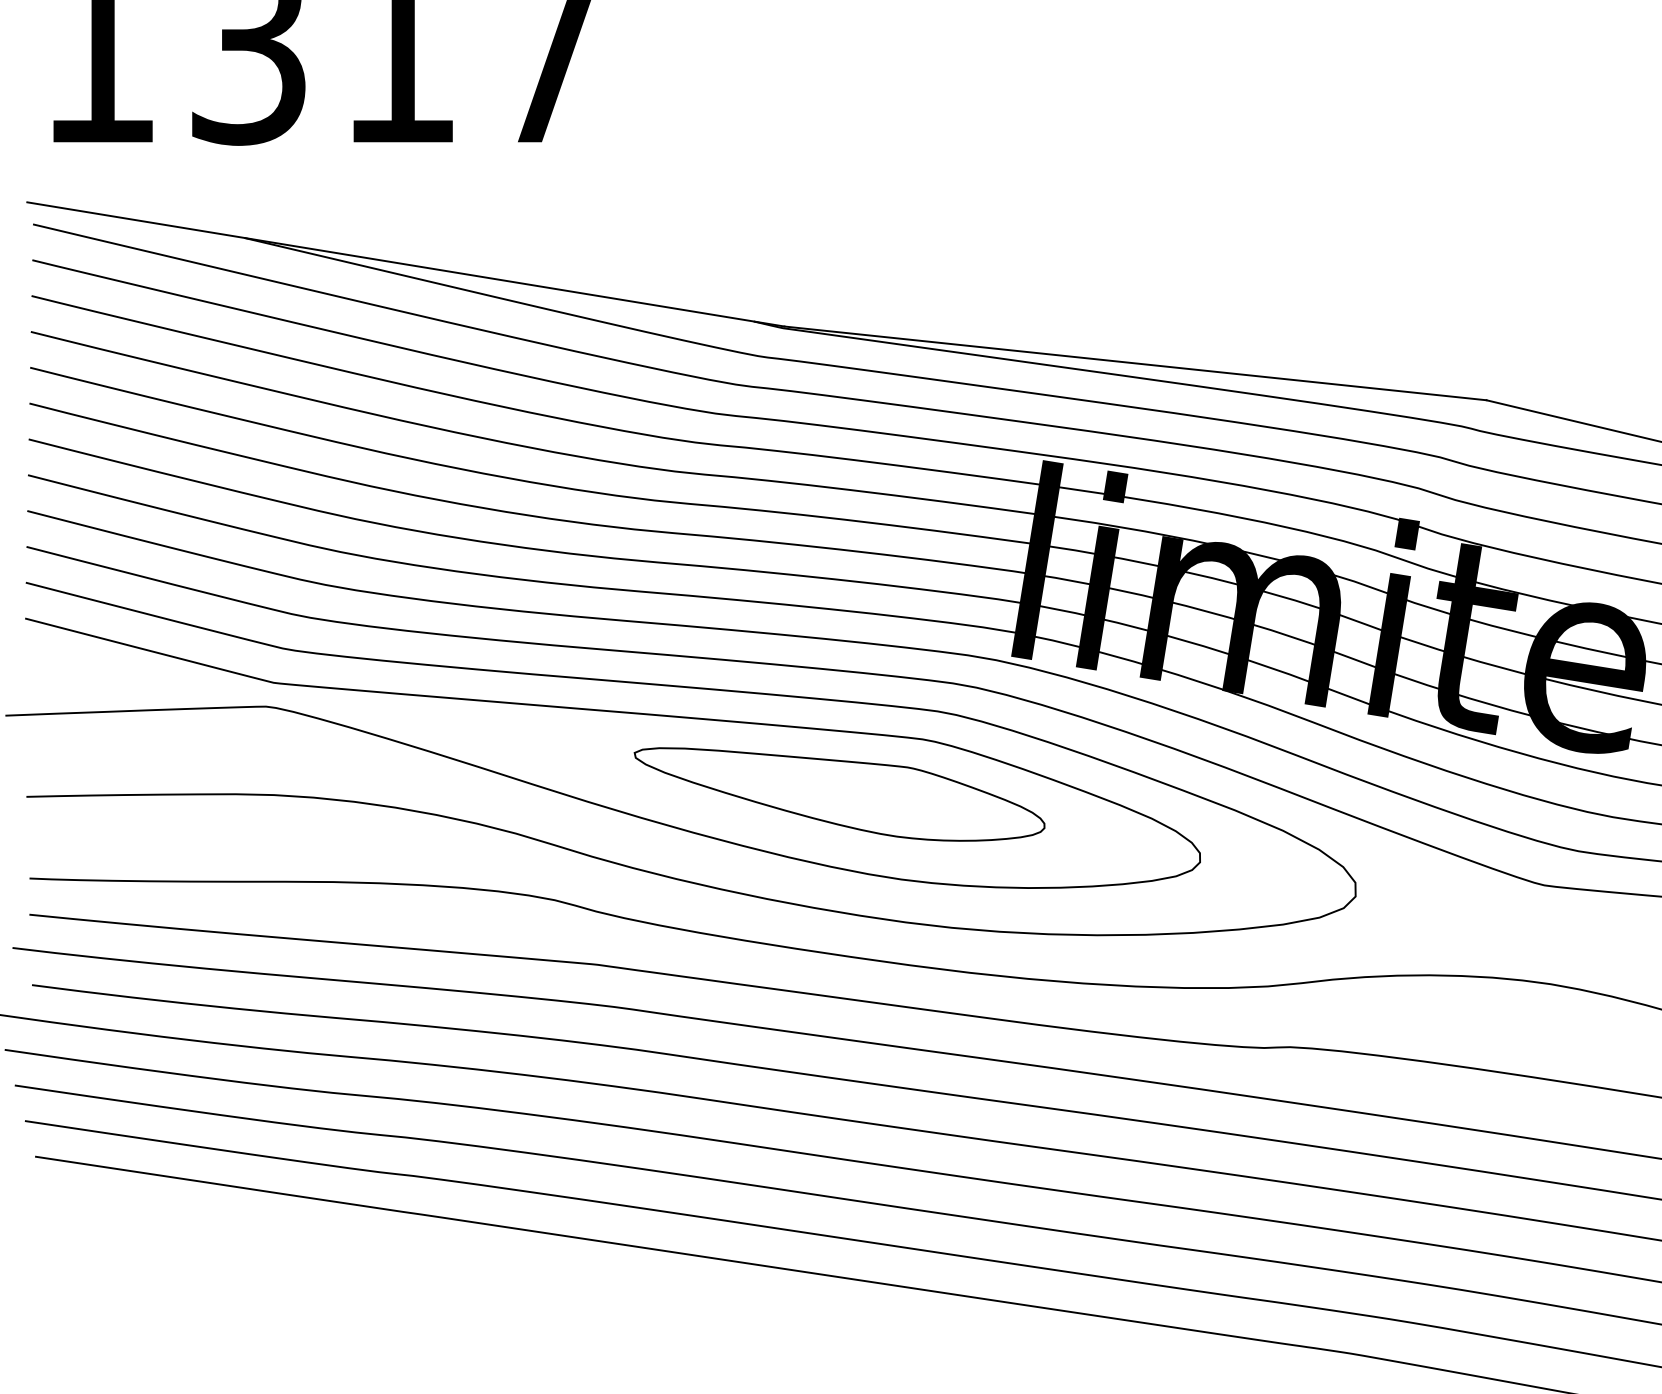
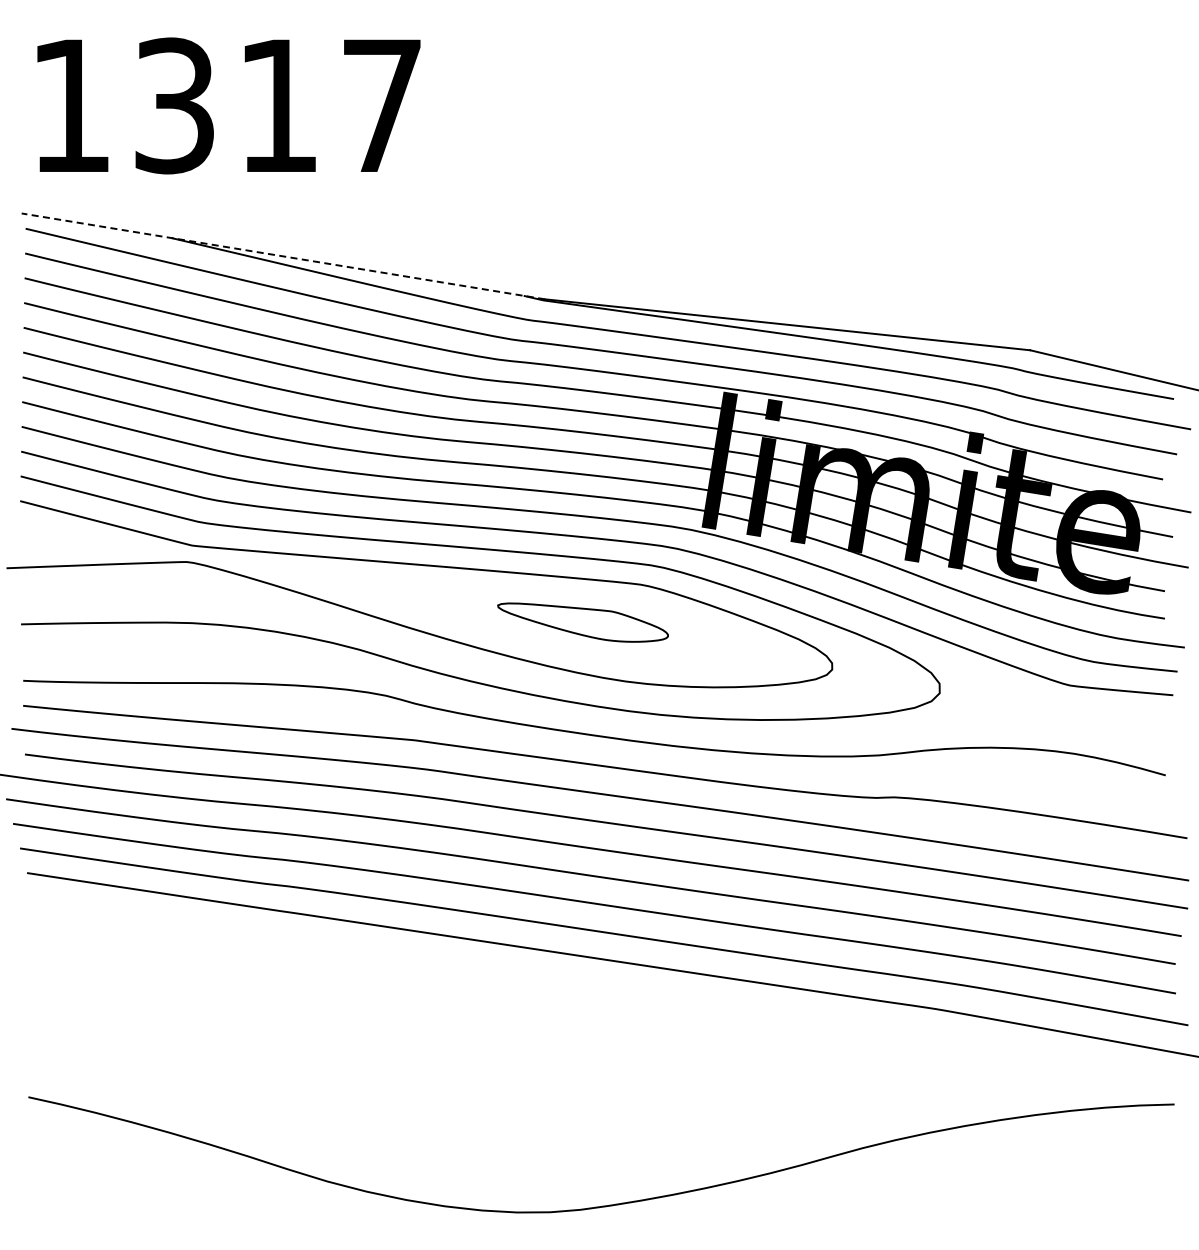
line: (404, 264) -> (282, 256), solid -> dashed
part: (838, 794) -> (582, 622), size x0.6

